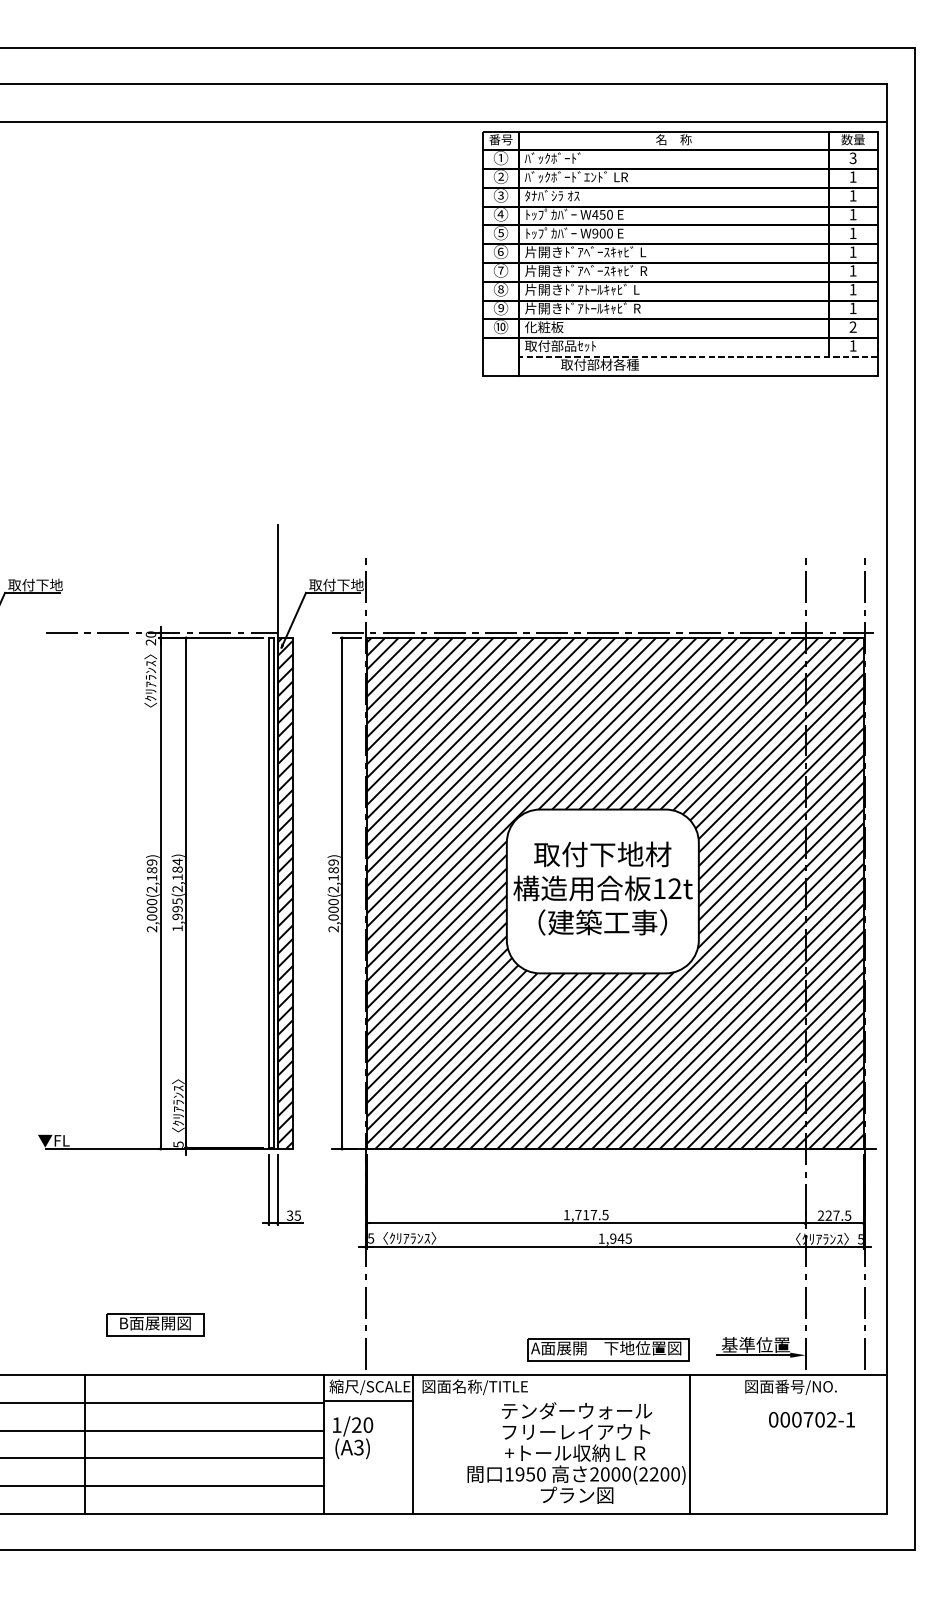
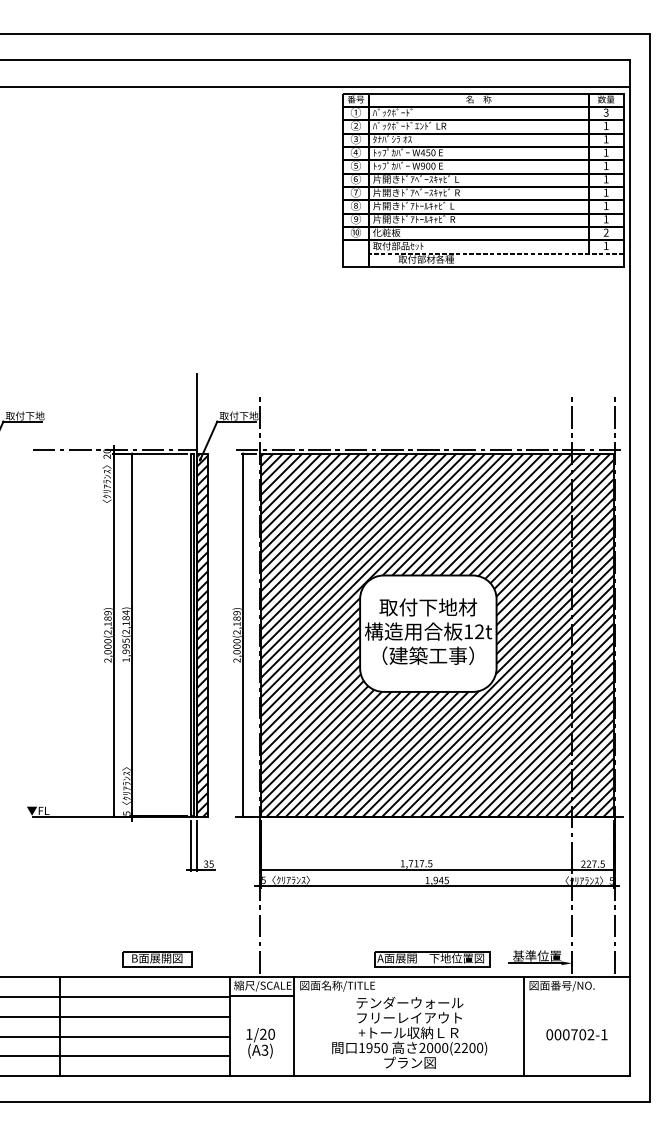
part: (155, 1324) -> (157, 959), moved
text: (811, 1419) -> (576, 1034), moved
text: (353, 1437) -> (261, 1043), moved
line: (690, 1444) -> (524, 1026), moved

